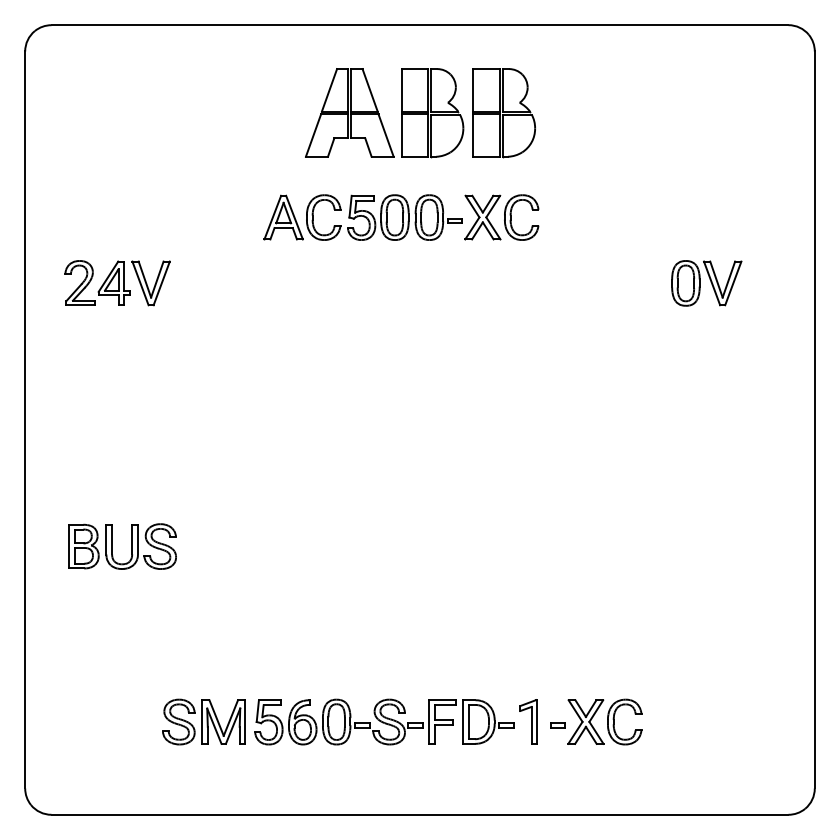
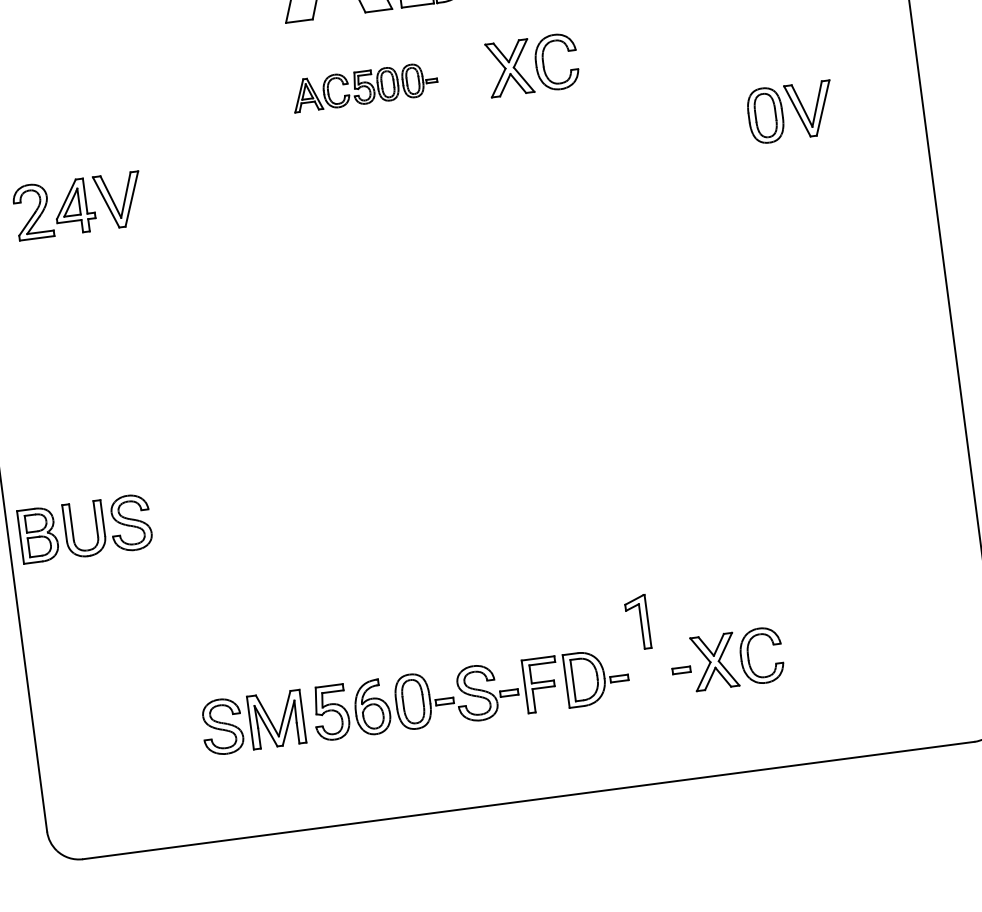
part: (362, 217) -> (364, 87), size x0.6
part: (131, 546) -> (96, 527), moved
part: (528, 721) -> (637, 622), moved

